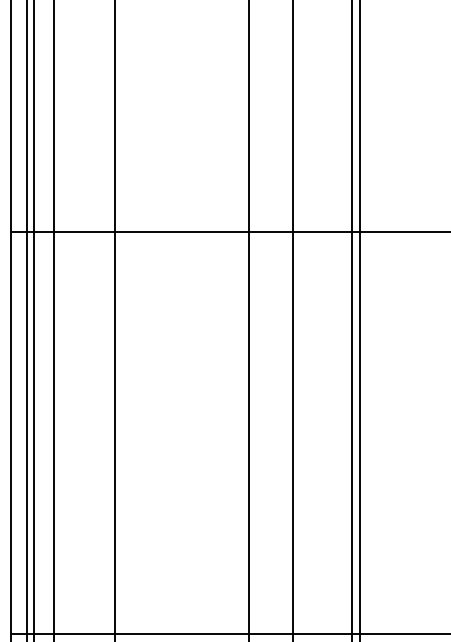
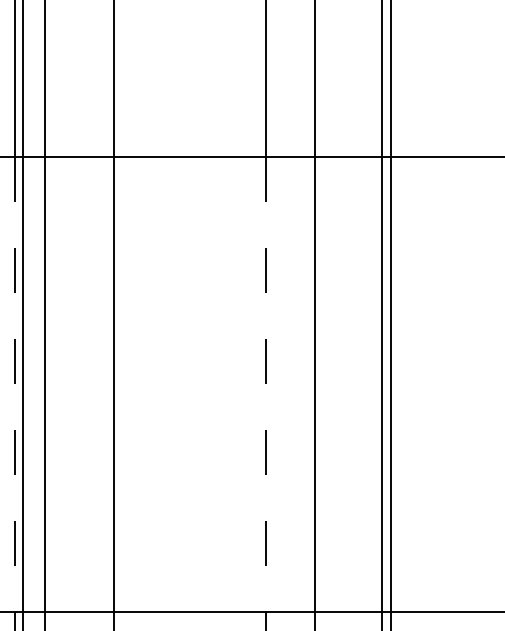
line: (26, 433) -> (14, 384), solid -> dashed
line: (249, 433) -> (266, 384), solid -> dashed

